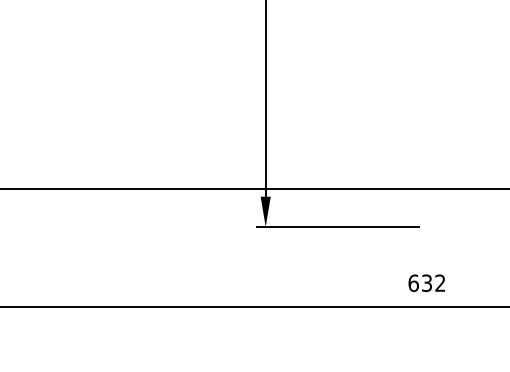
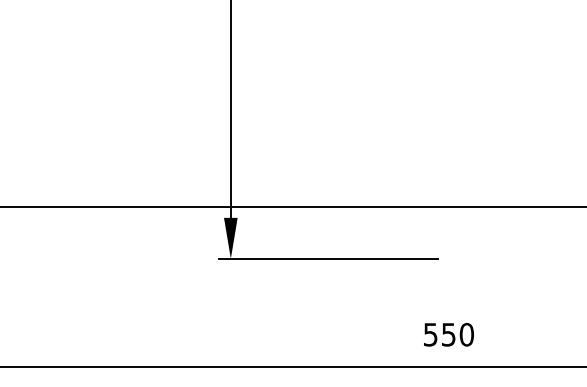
text: (426, 282) -> (448, 333), 632 -> 550

